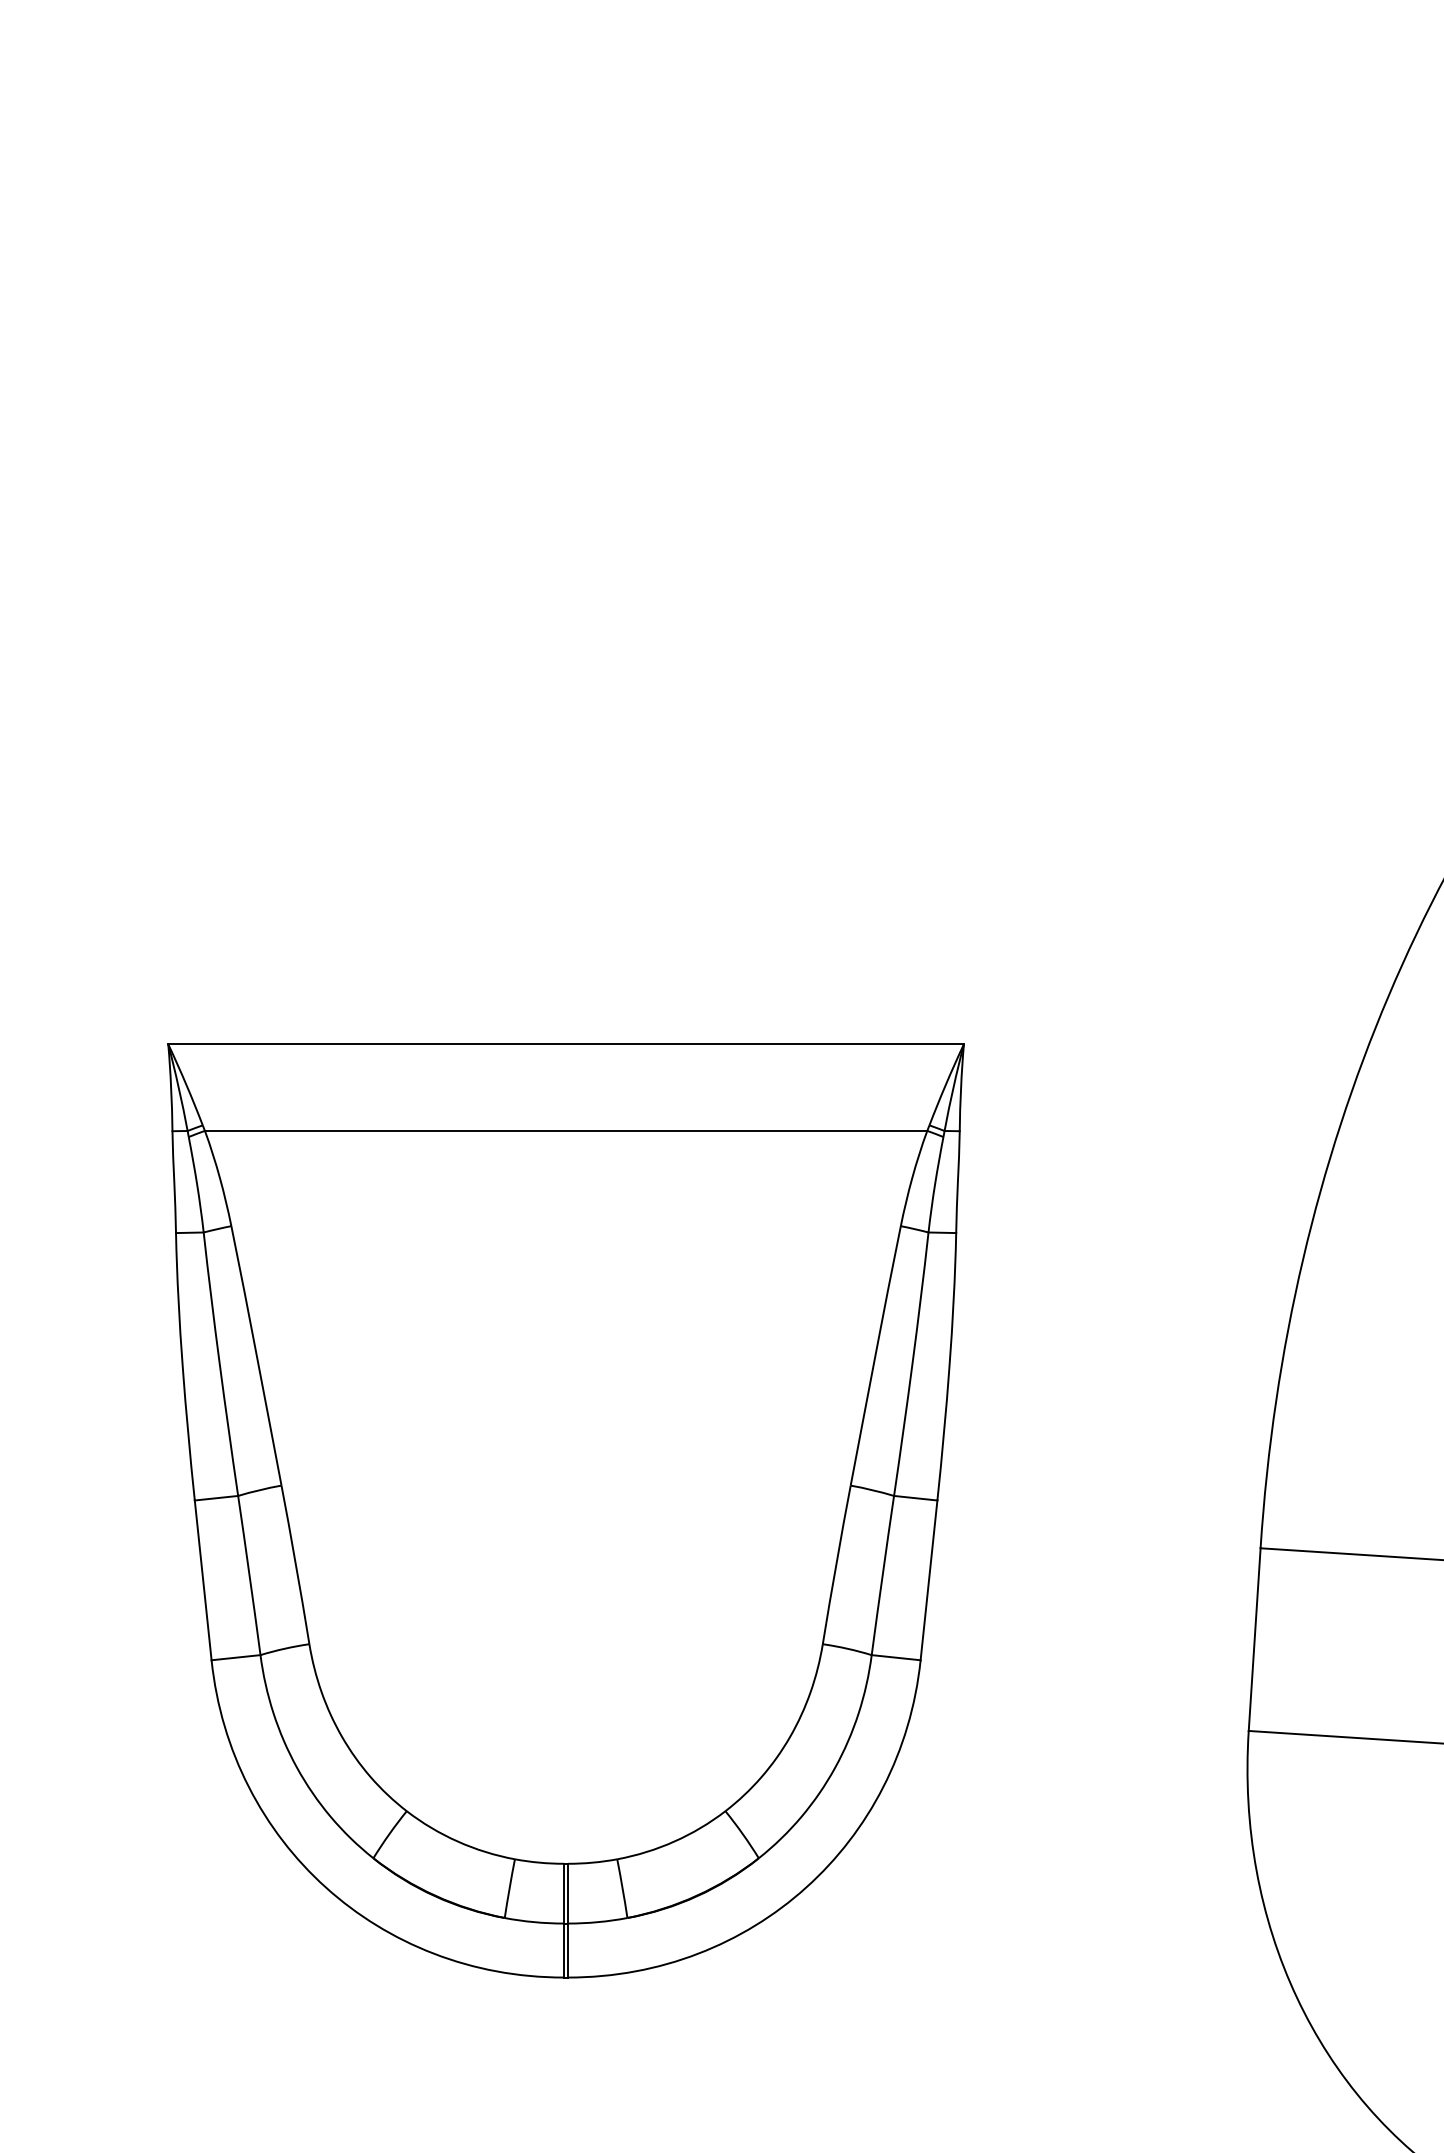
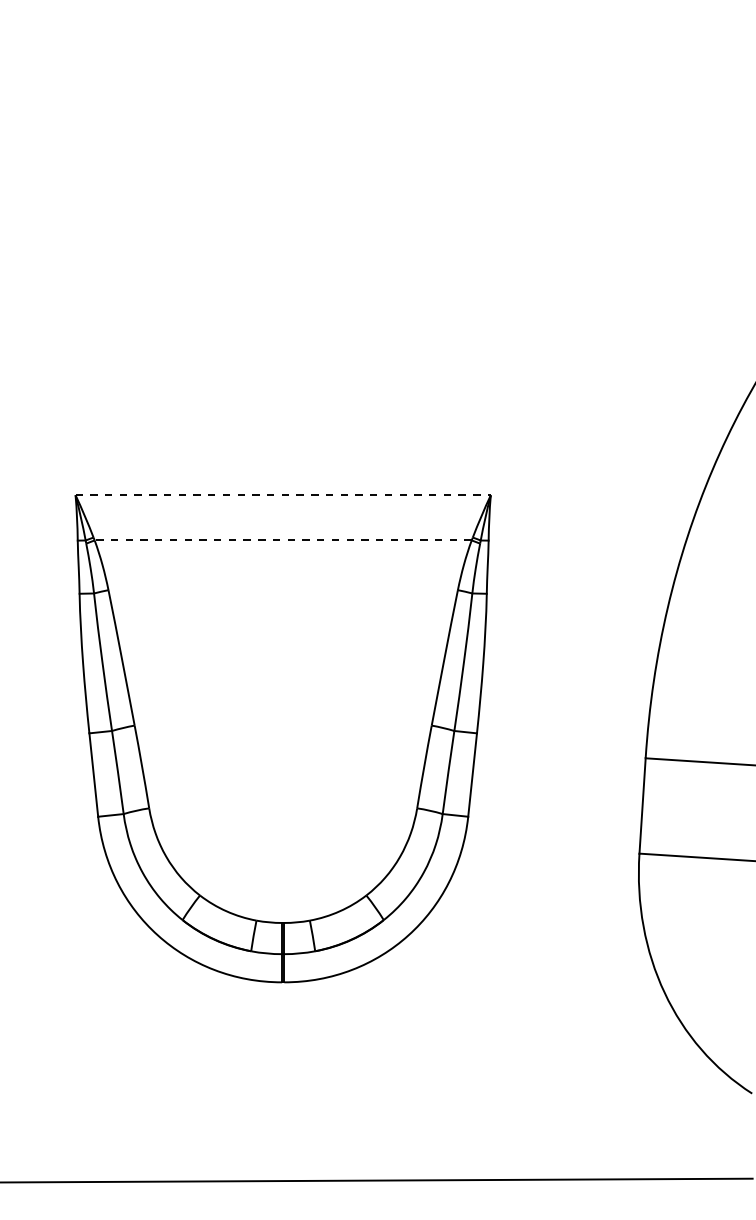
line: (566, 1044) -> (283, 495), solid -> dashed
line: (566, 1130) -> (283, 540), solid -> dashed

